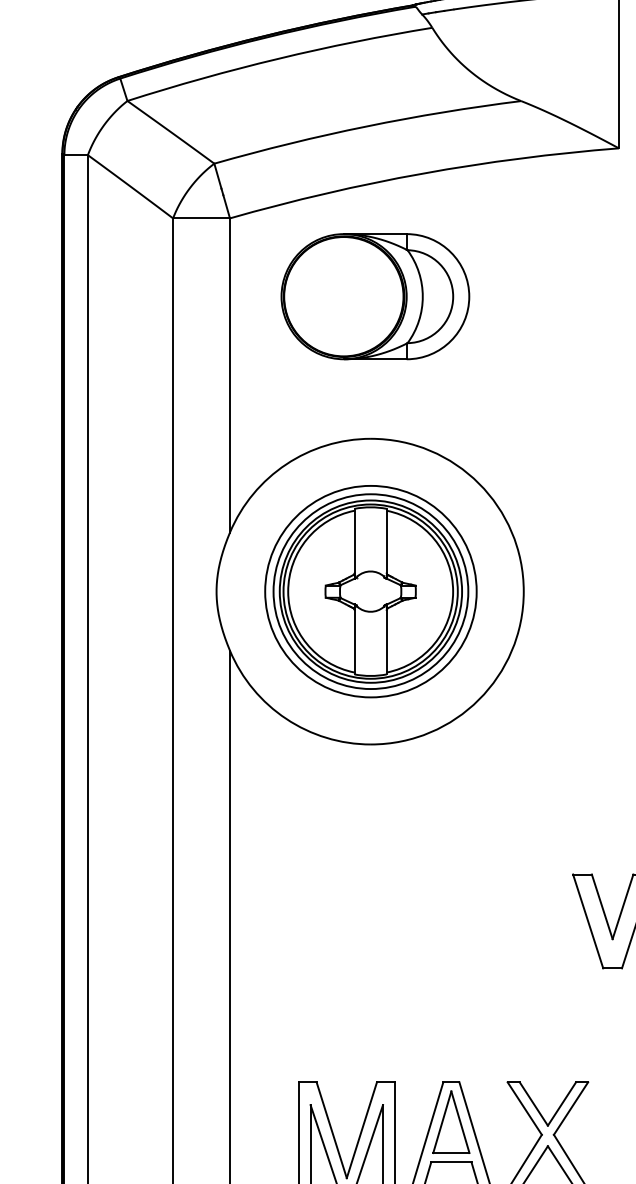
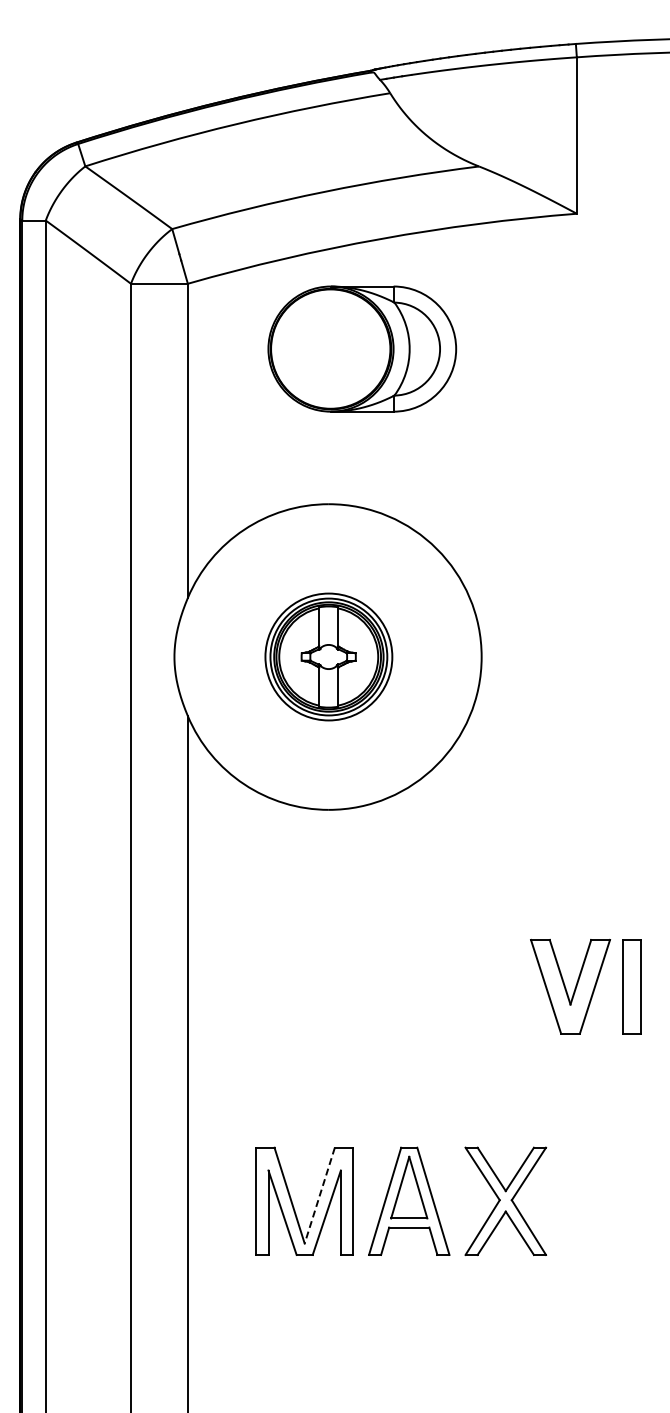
part: (375, 296) -> (362, 348), moved
part: (370, 591) -> (328, 656), size x0.6
line: (361, 1131) -> (319, 1196), solid -> dashed

